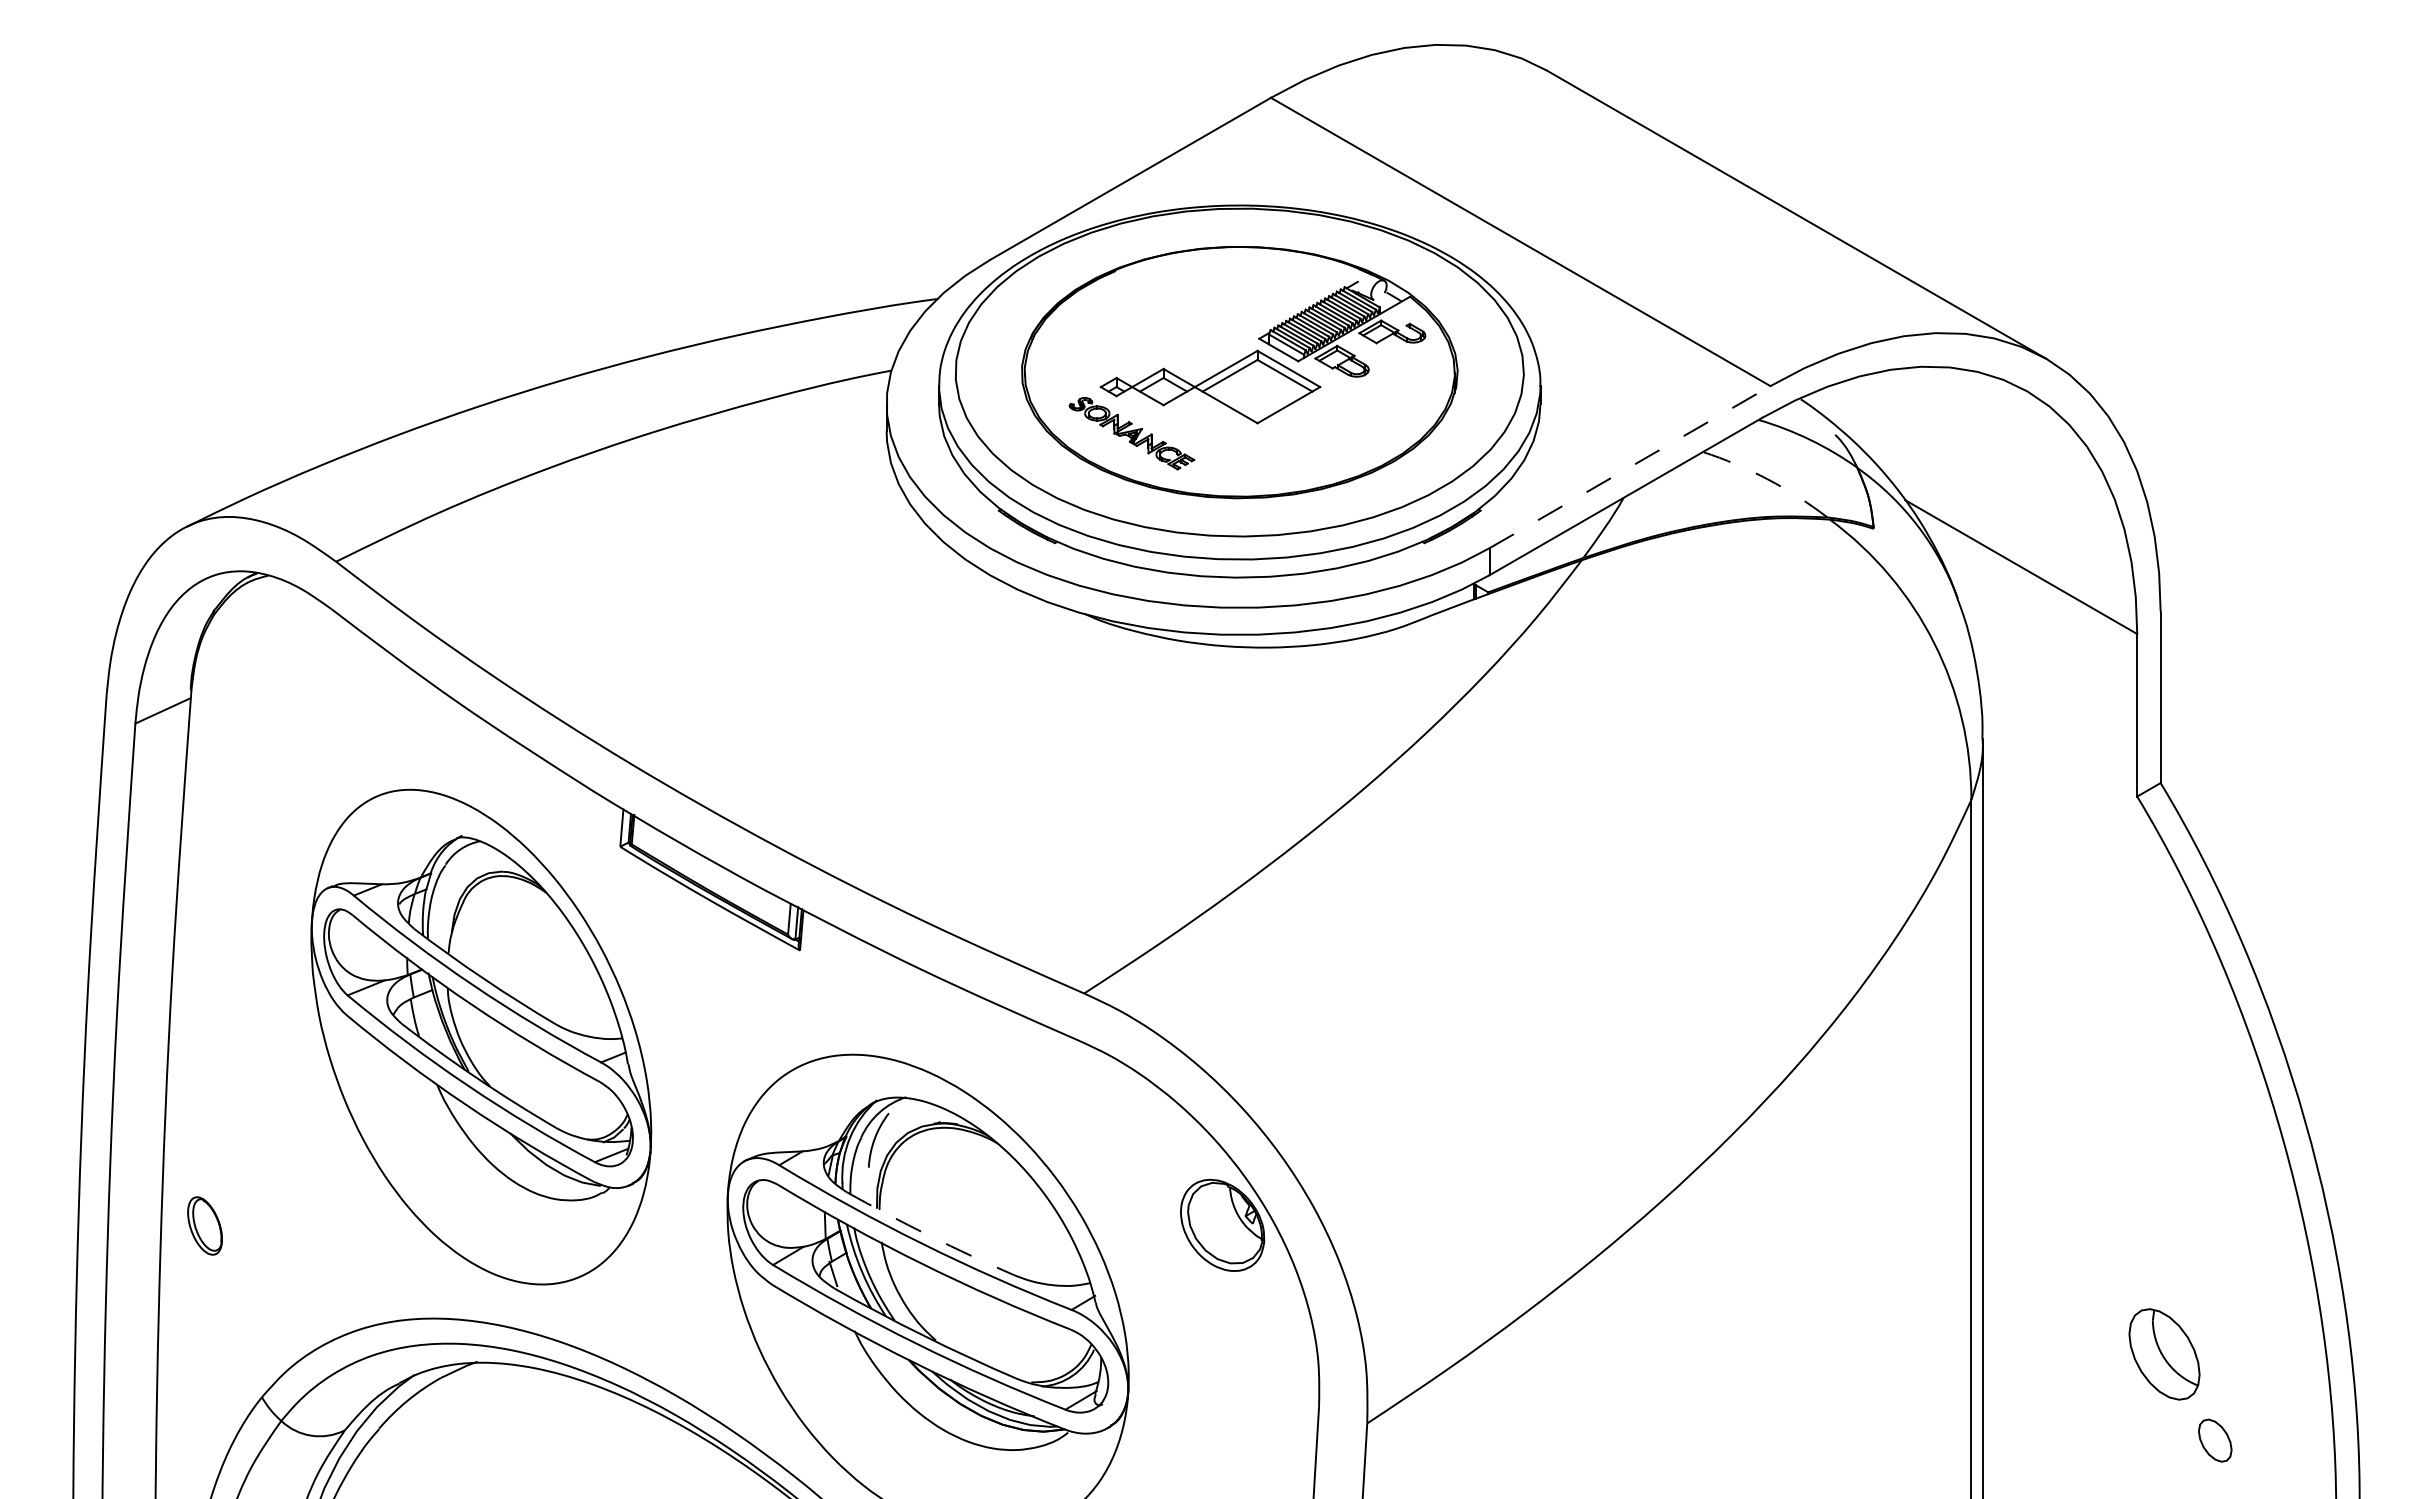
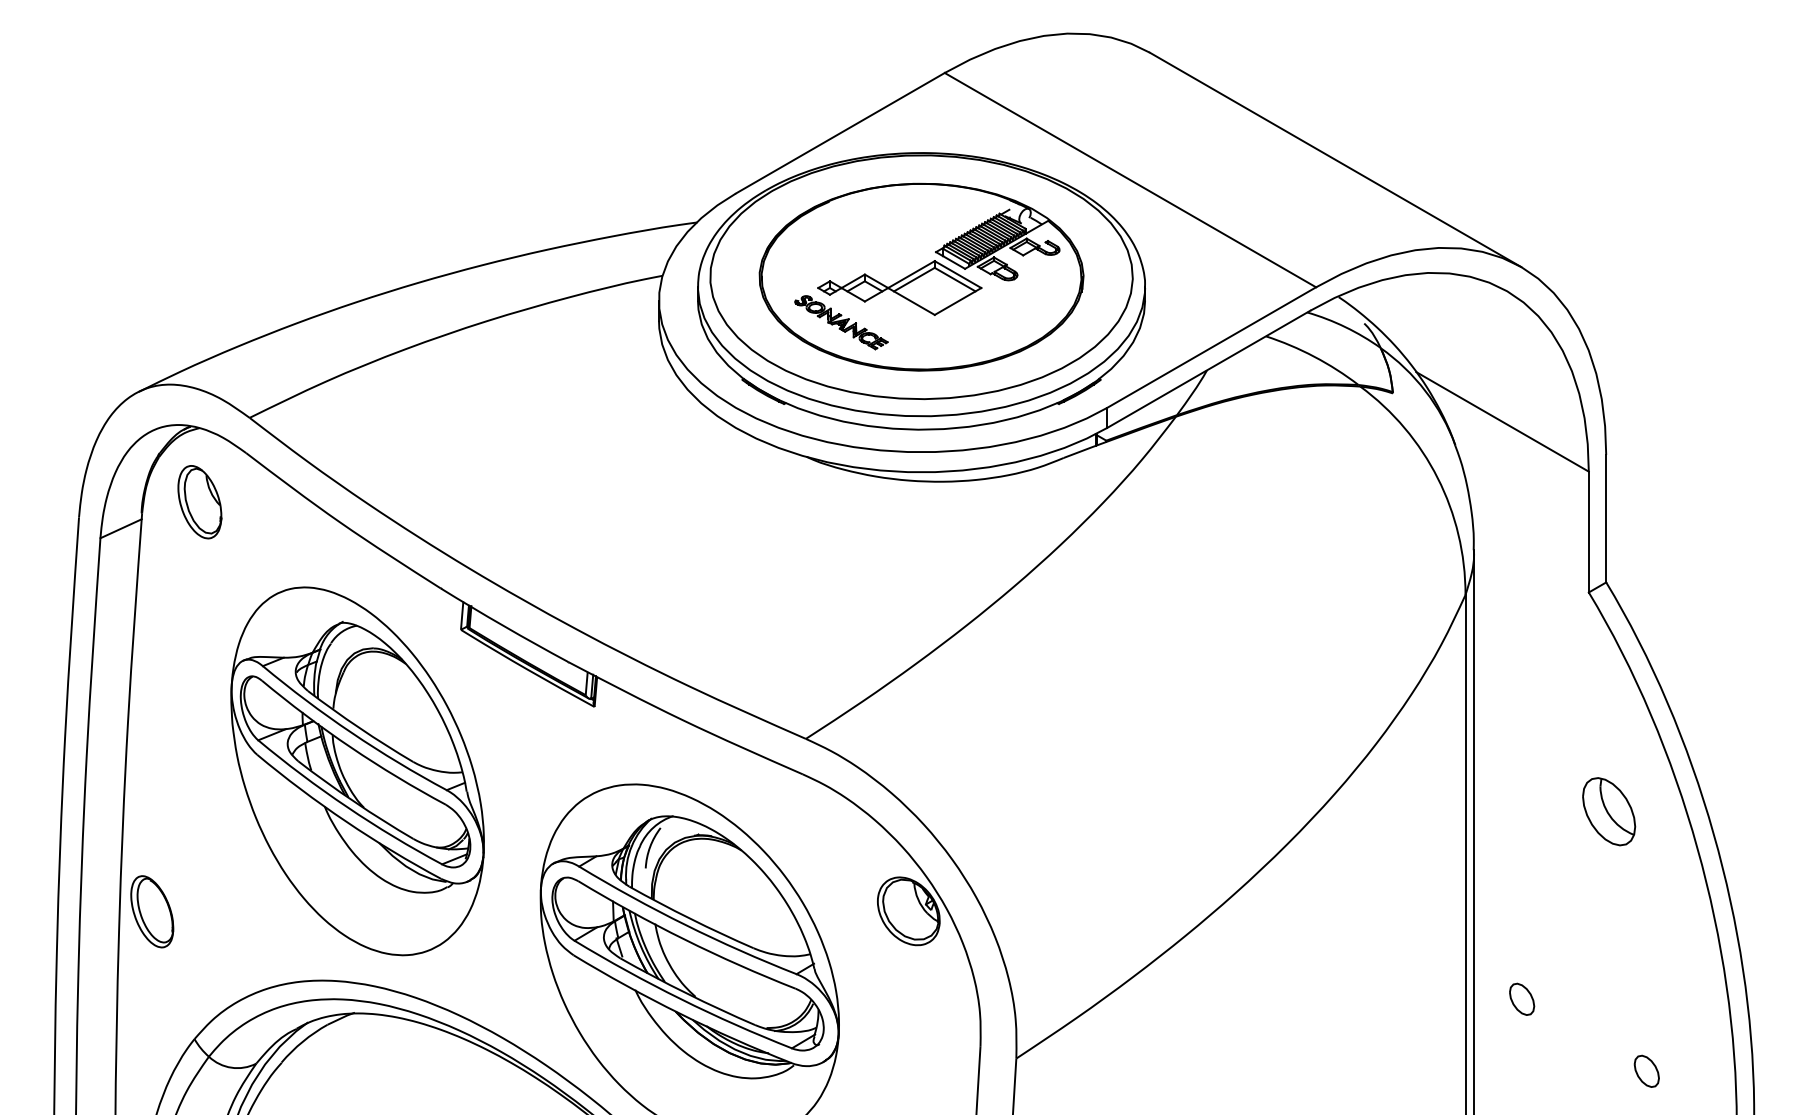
line: (1630, 466) -> (1212, 347), dashed -> solid
arc: (1768, 479) -> (1314, 356), dashed -> solid
part: (269, 674) -> (200, 501), added
part: (204, 1225) -> (151, 911), size x1.67
arc: (929, 1235) -> (690, 918), dashed -> solid
part: (2047, 1343) -> (1522, 999), added
part: (2164, 1354) -> (1609, 811), moved

